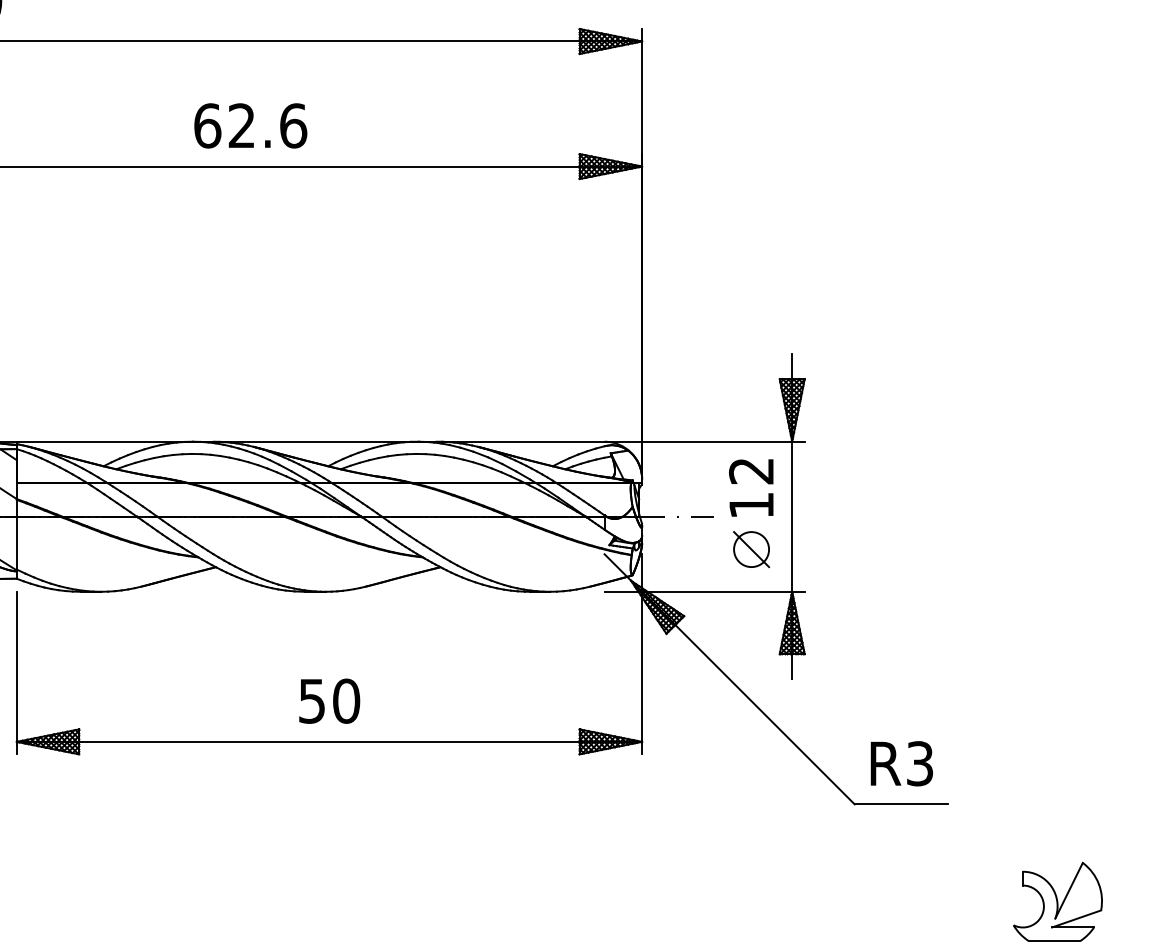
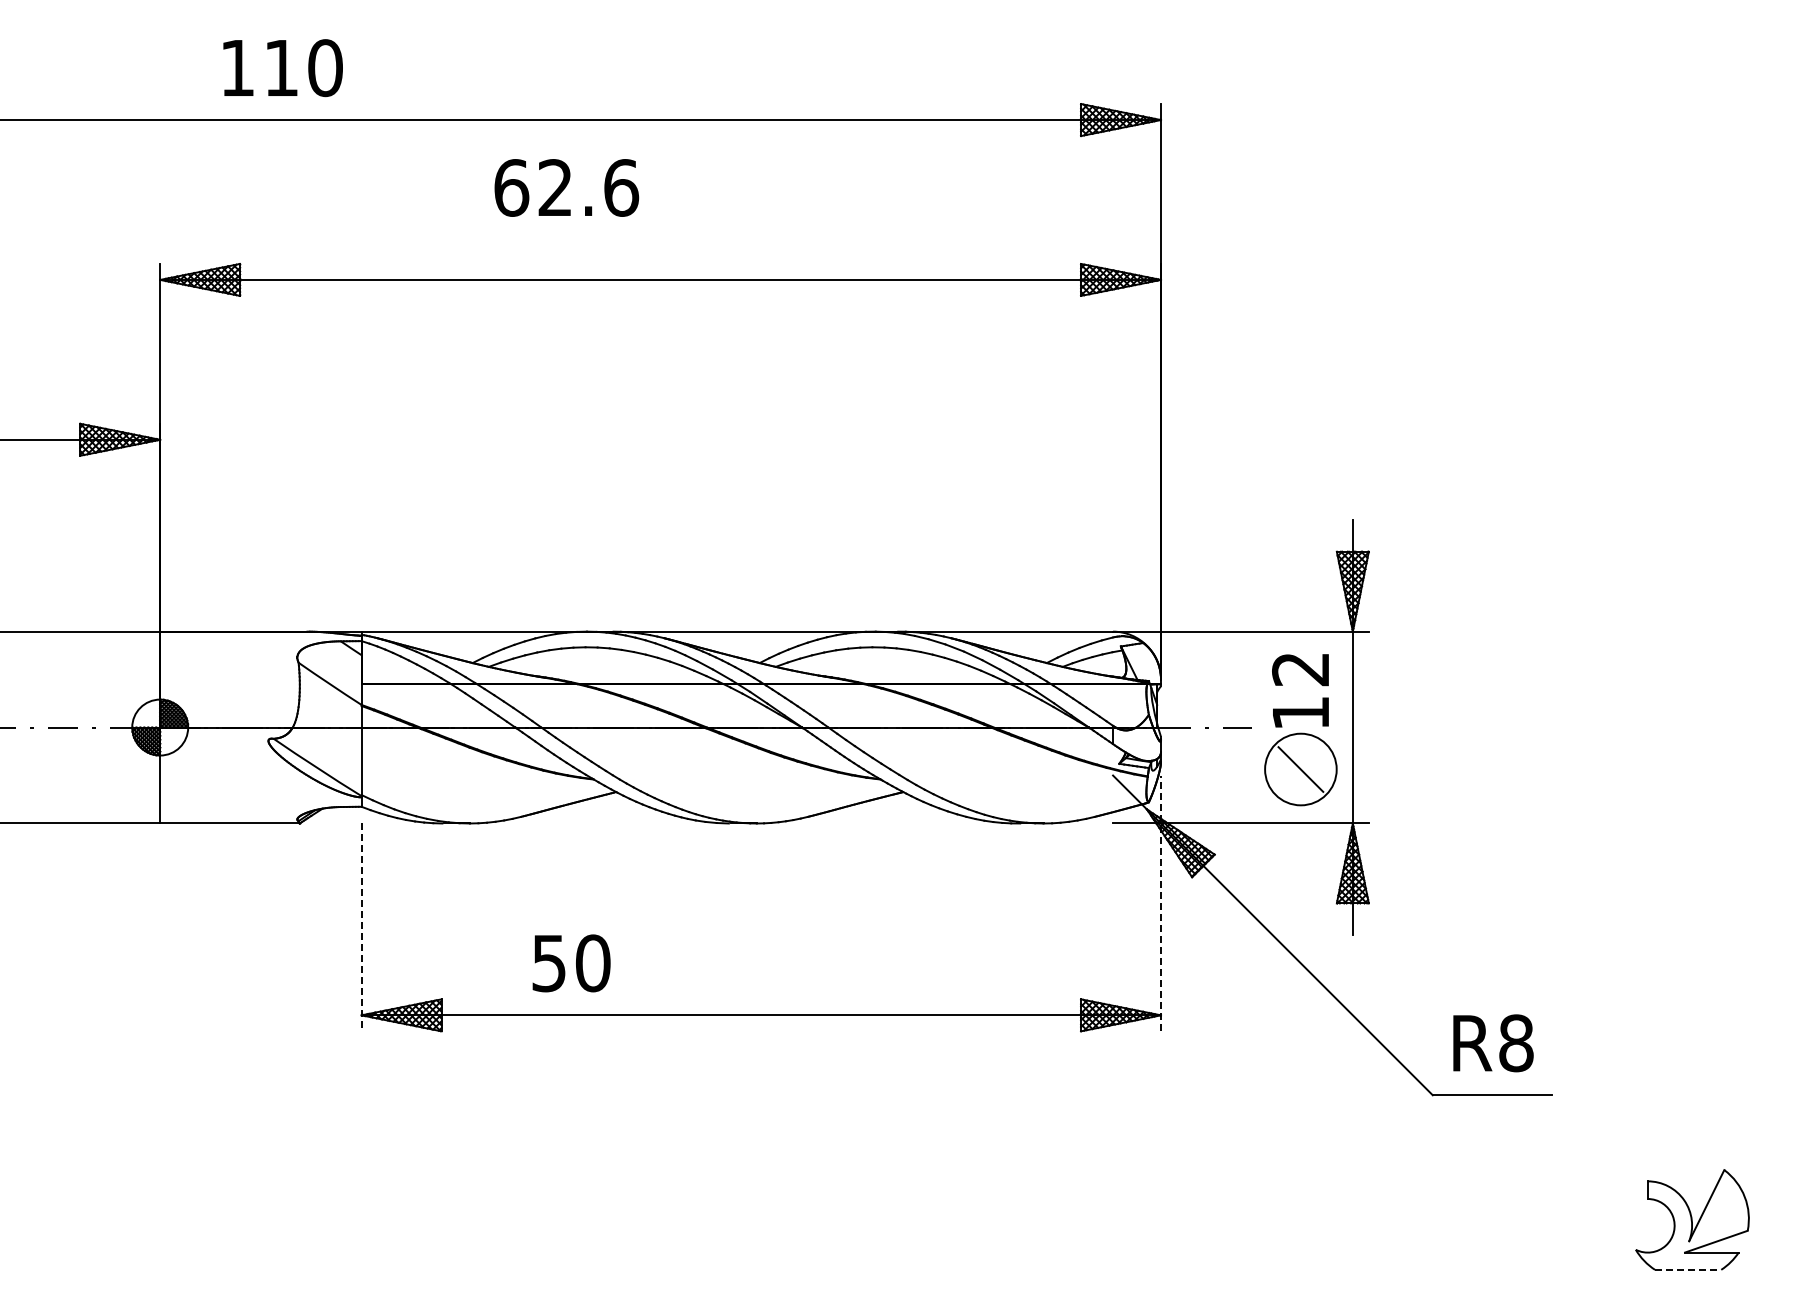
text: (250, 125) -> (566, 187), moved
circle: (751, 549) -> (1300, 769), size x1.6
line: (642, 654) -> (1161, 903), solid -> dashed
line: (16, 673) -> (361, 927), solid -> dashed
text: (329, 701) -> (571, 963), moved
text: (920, 763) -> (1516, 1043), R3 -> R8
line: (1054, 940) -> (1688, 1269), solid -> dashed

